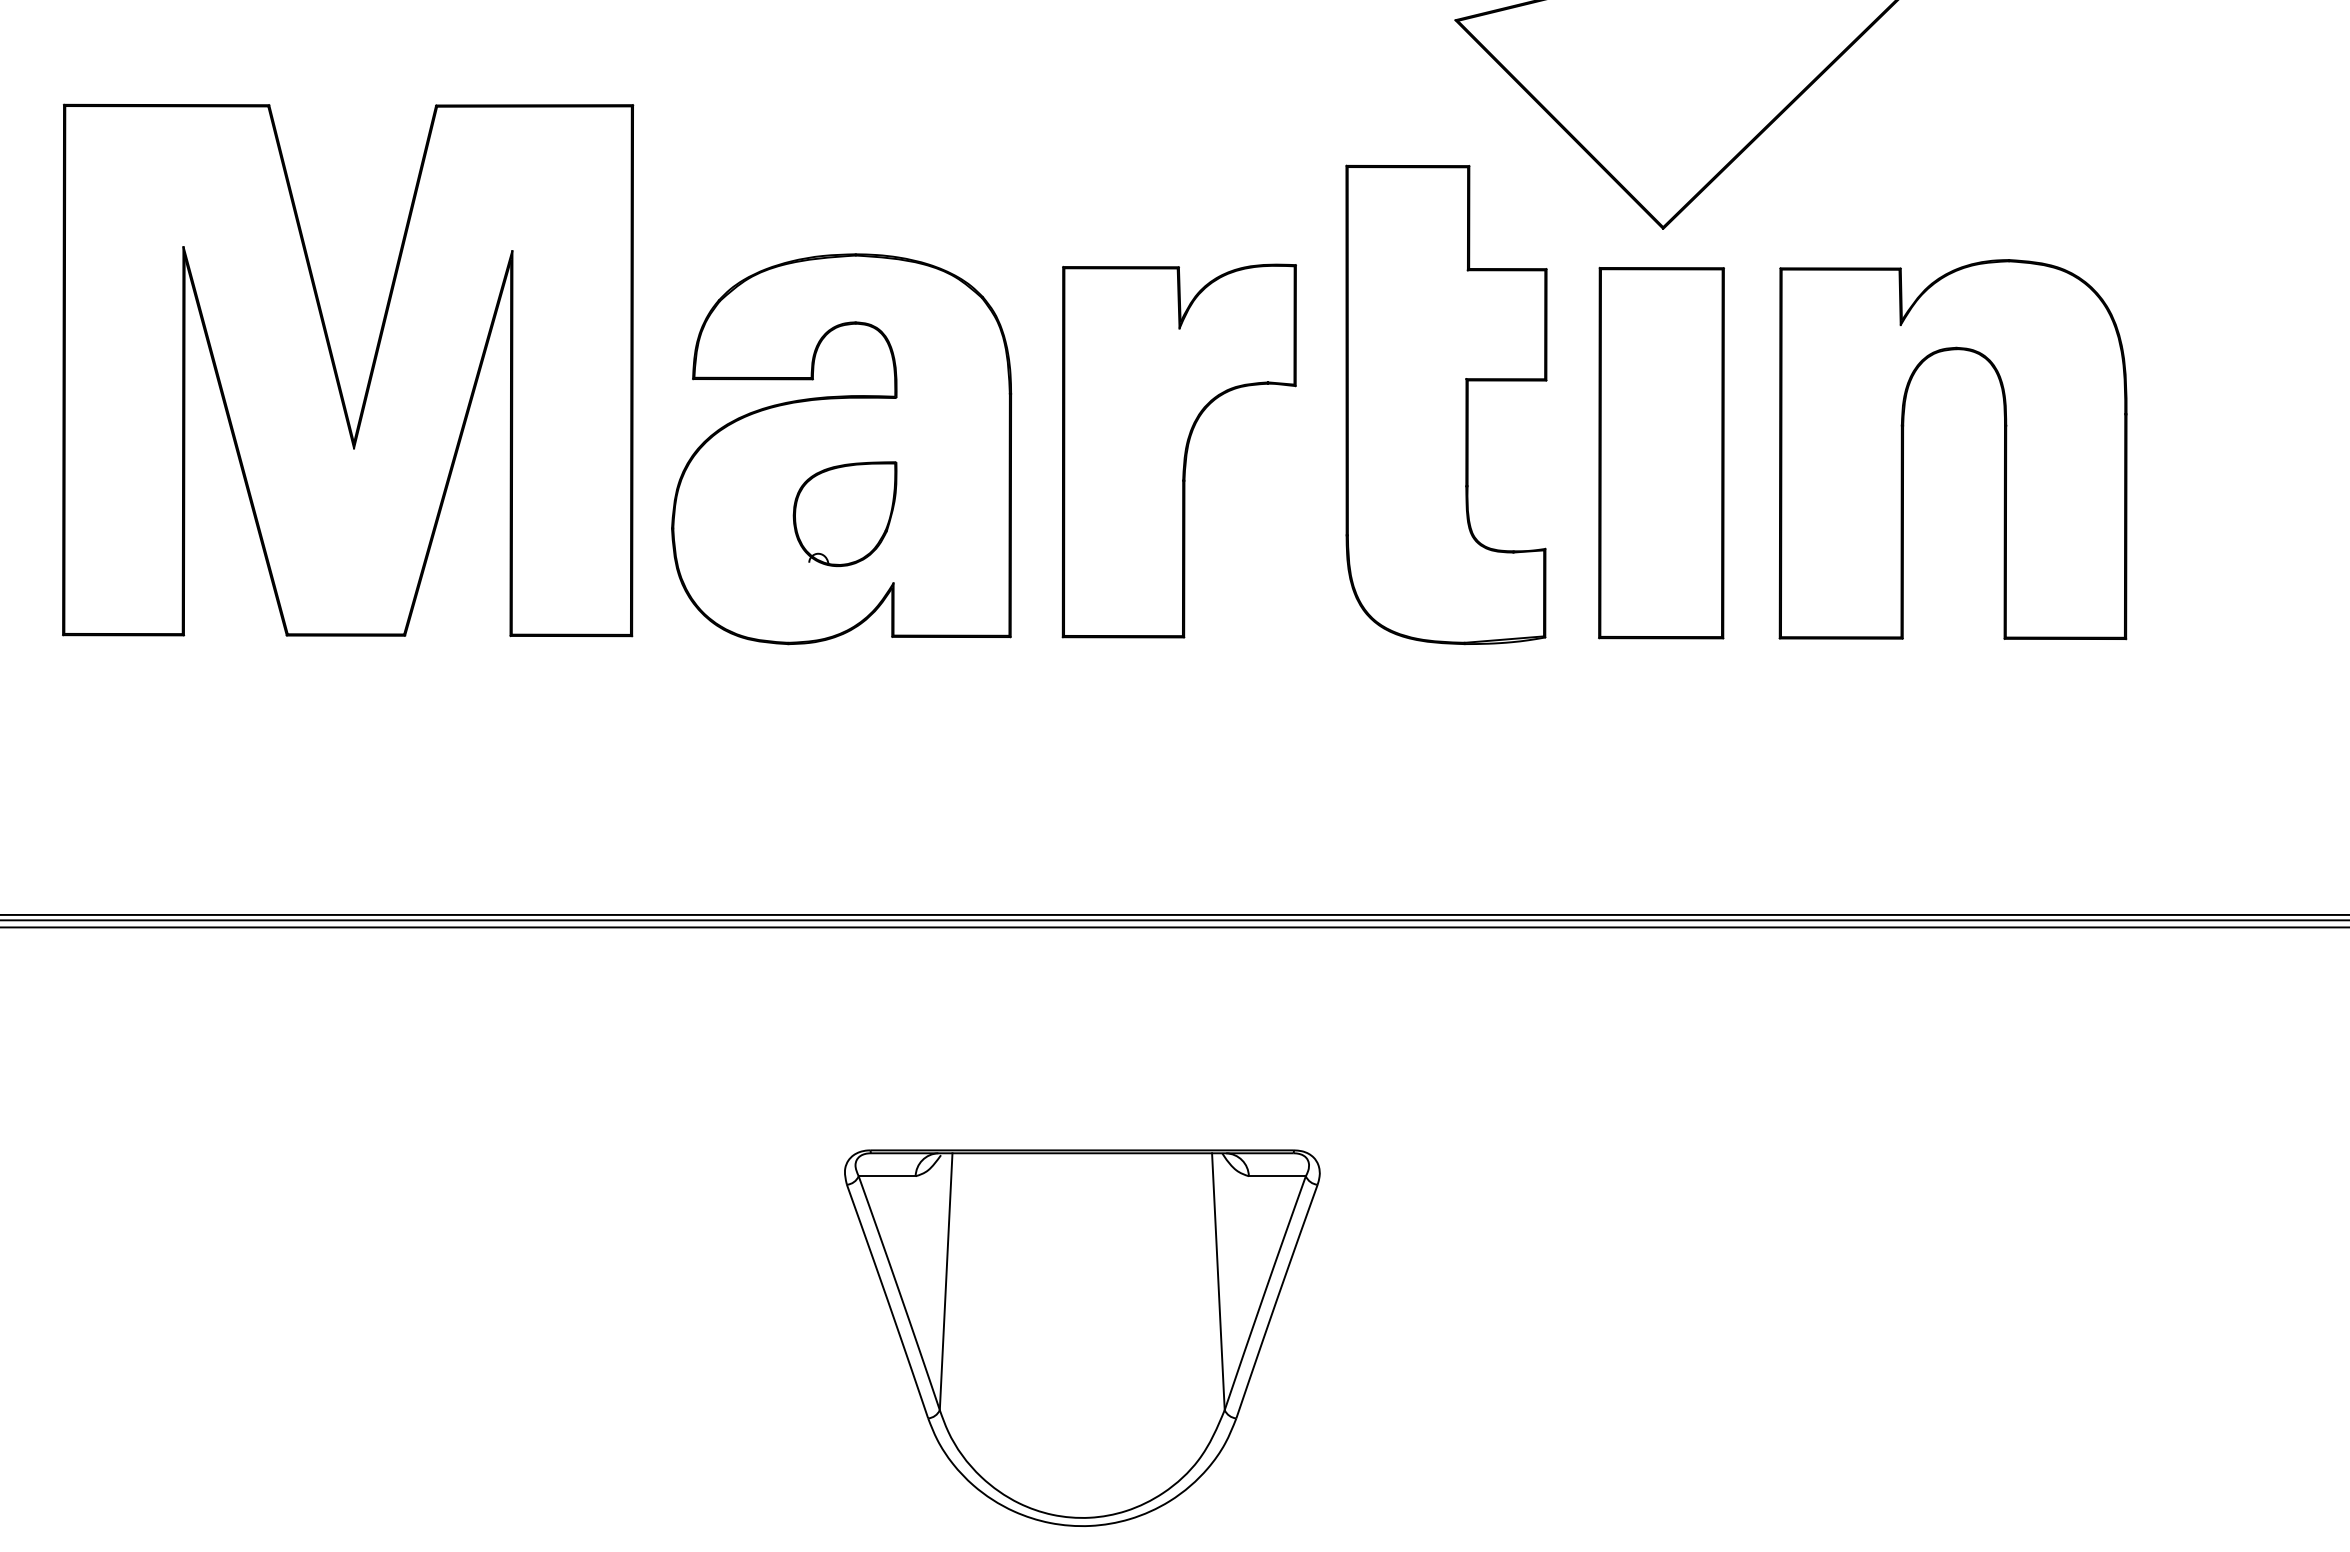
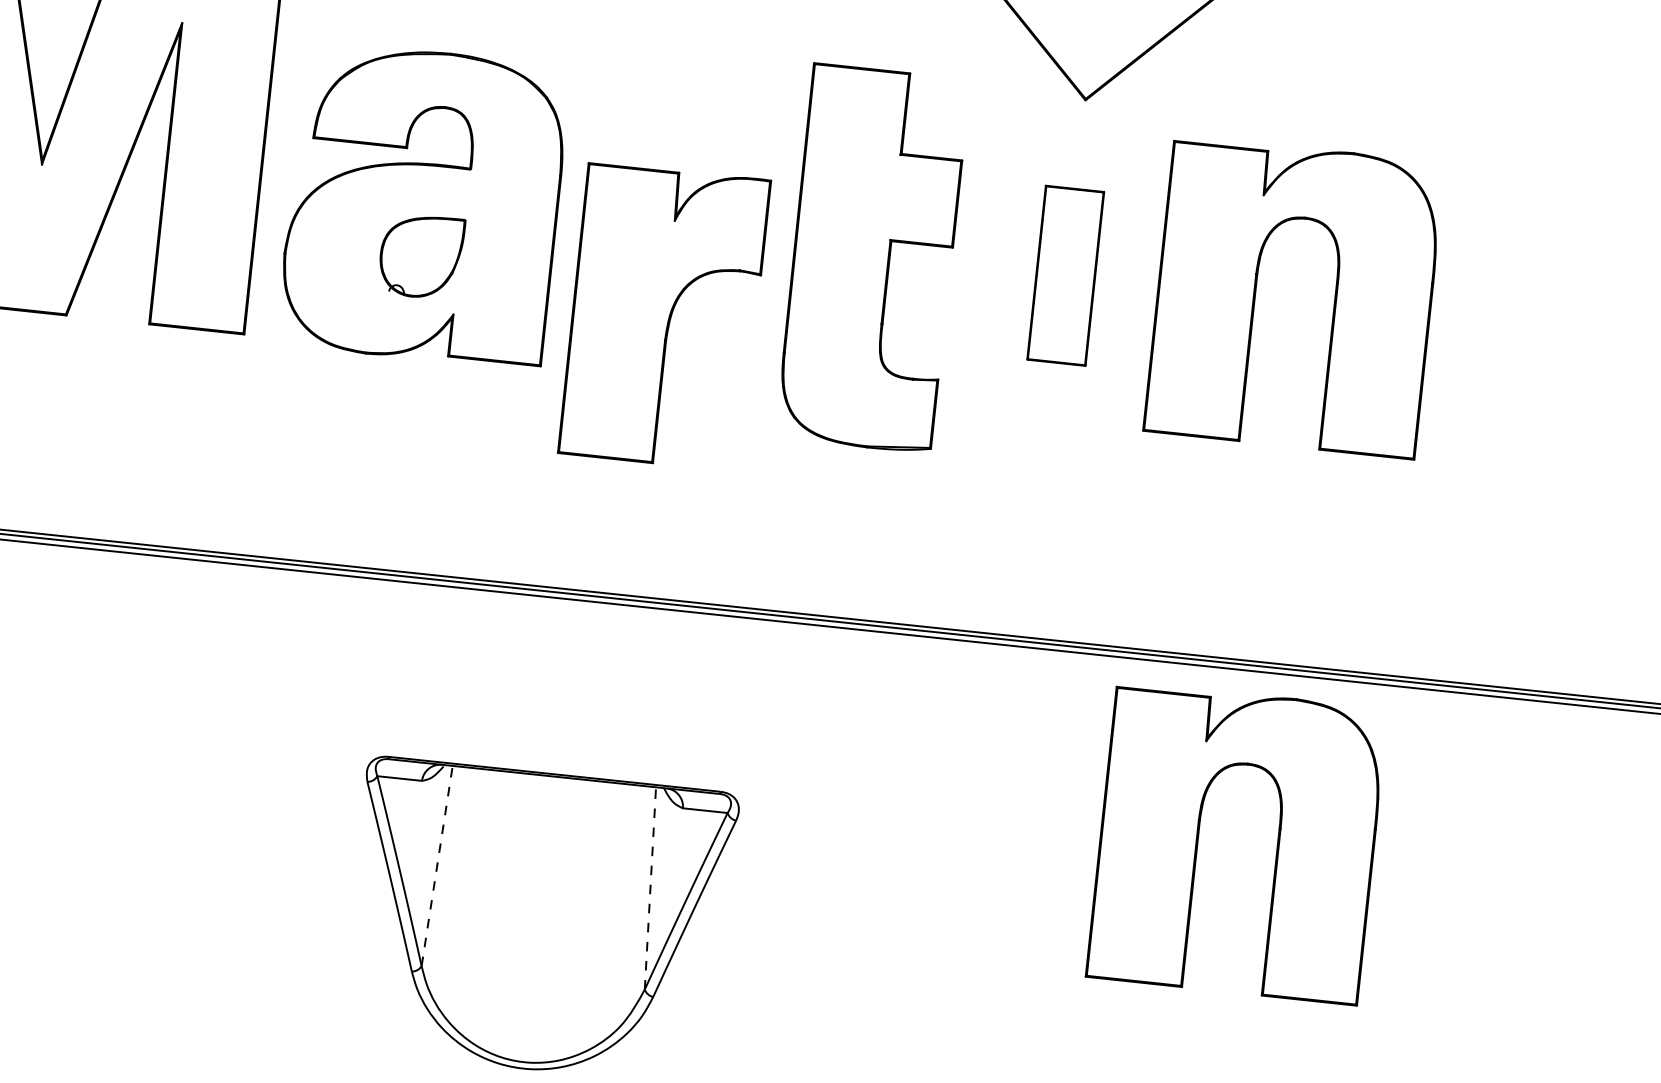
part: (1446, 404) -> (872, 258), moved
part: (1178, 450) -> (663, 316), moved
part: (1661, 452) -> (1065, 275), size x0.6
part: (1903, 1146) -> (1198, 838), added
line: (946, 1281) -> (437, 865), solid -> dashed
line: (1218, 1281) -> (650, 888), solid -> dashed

